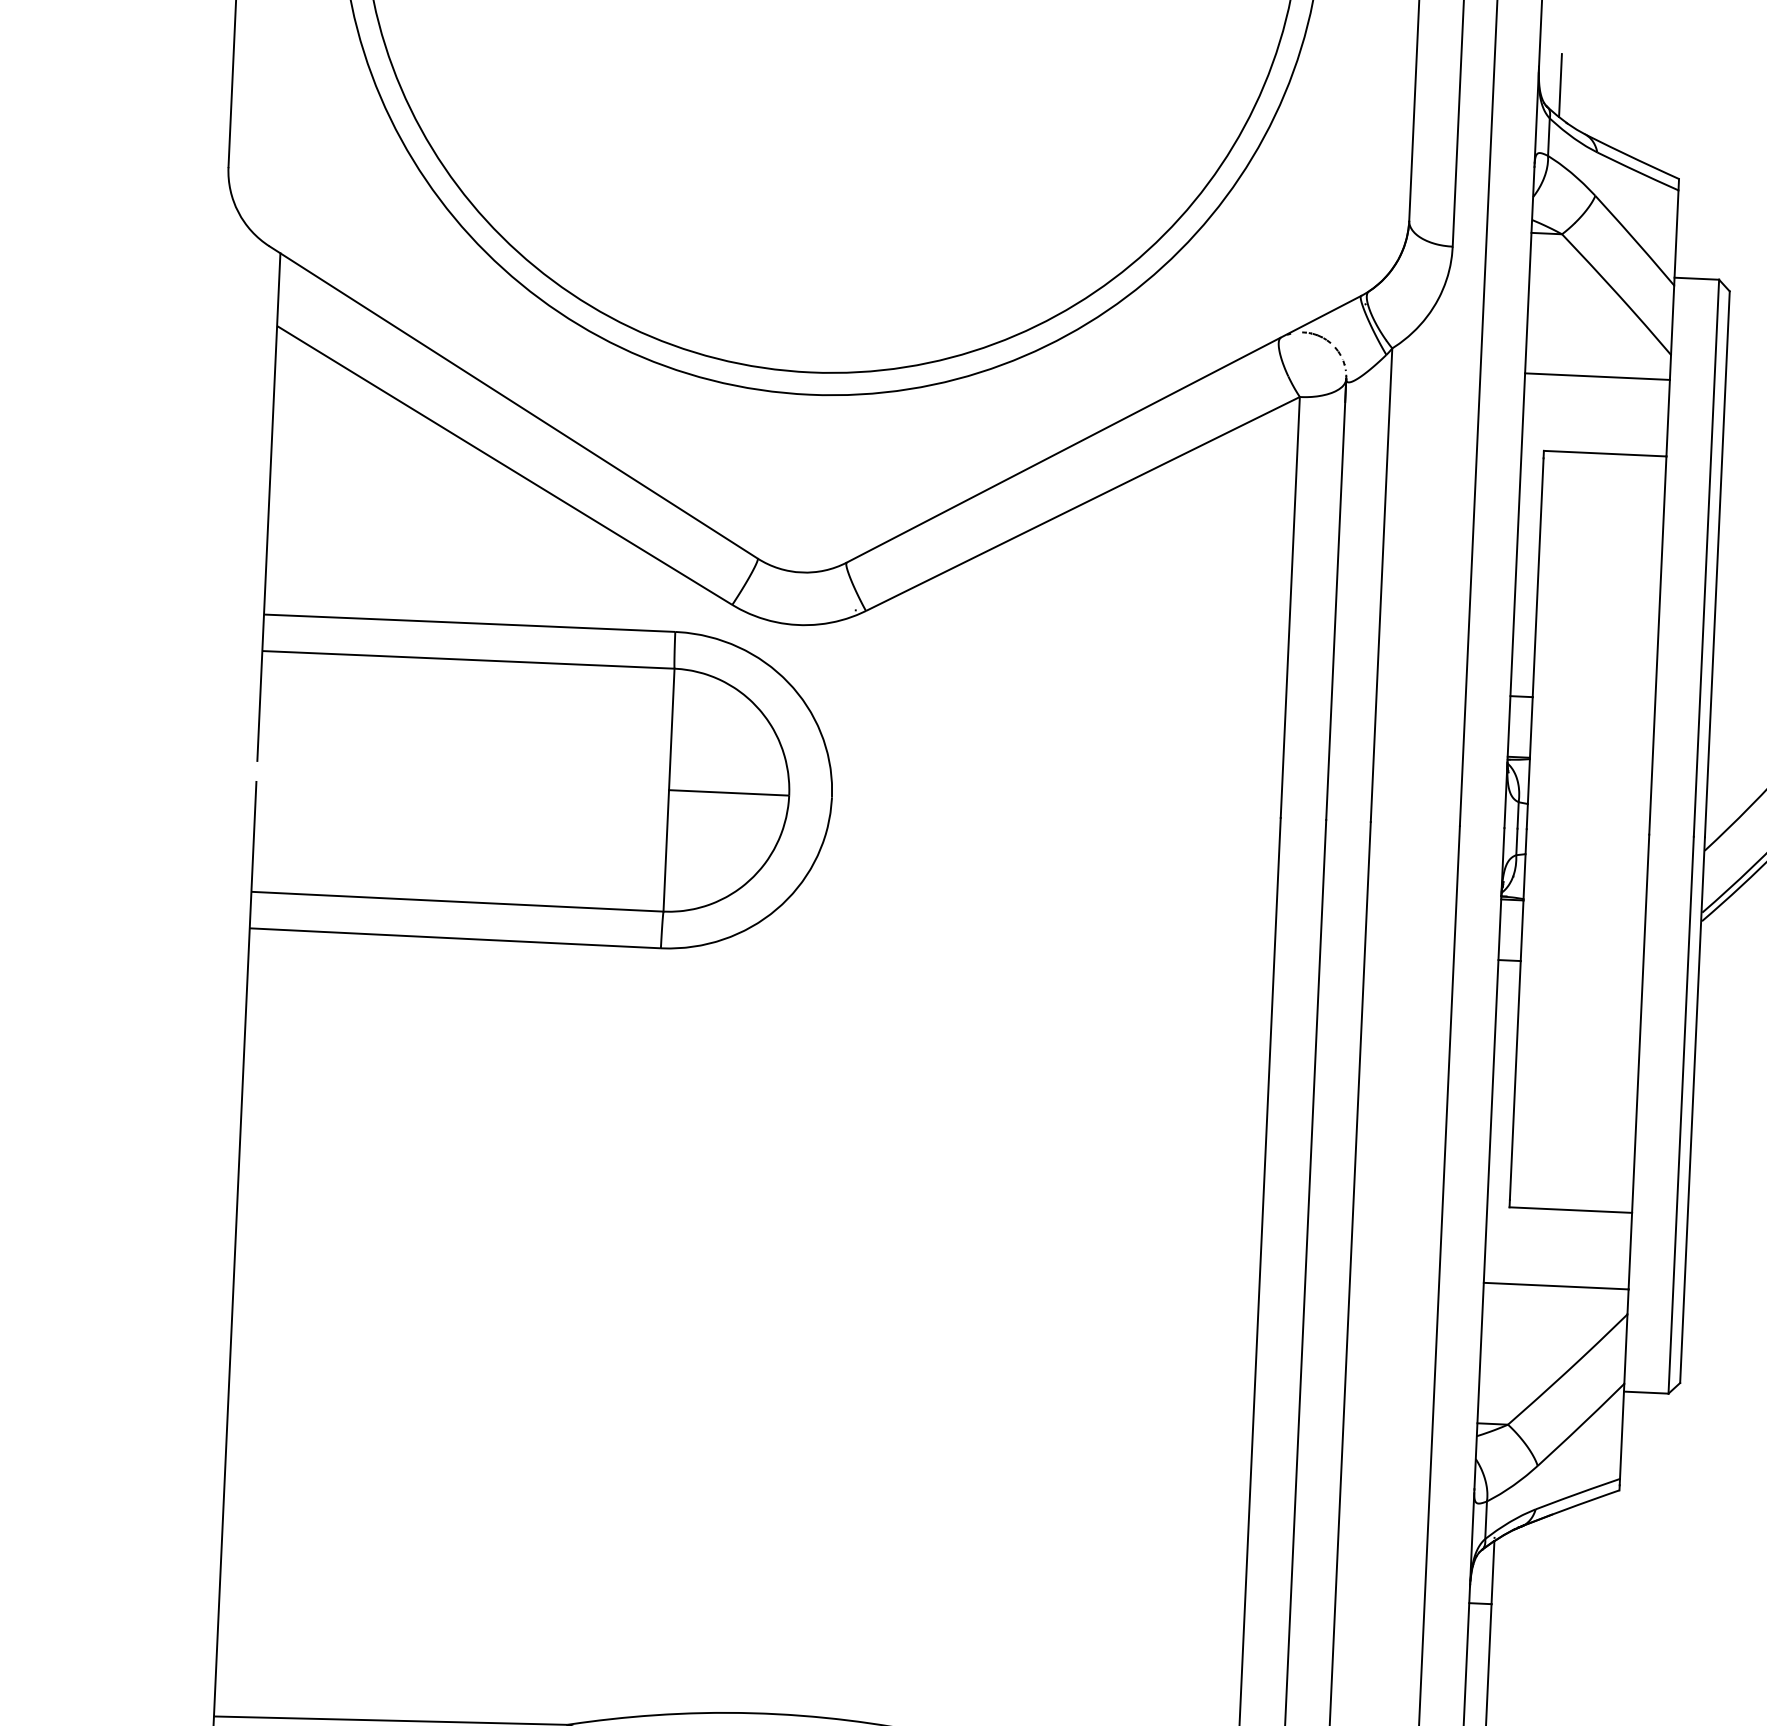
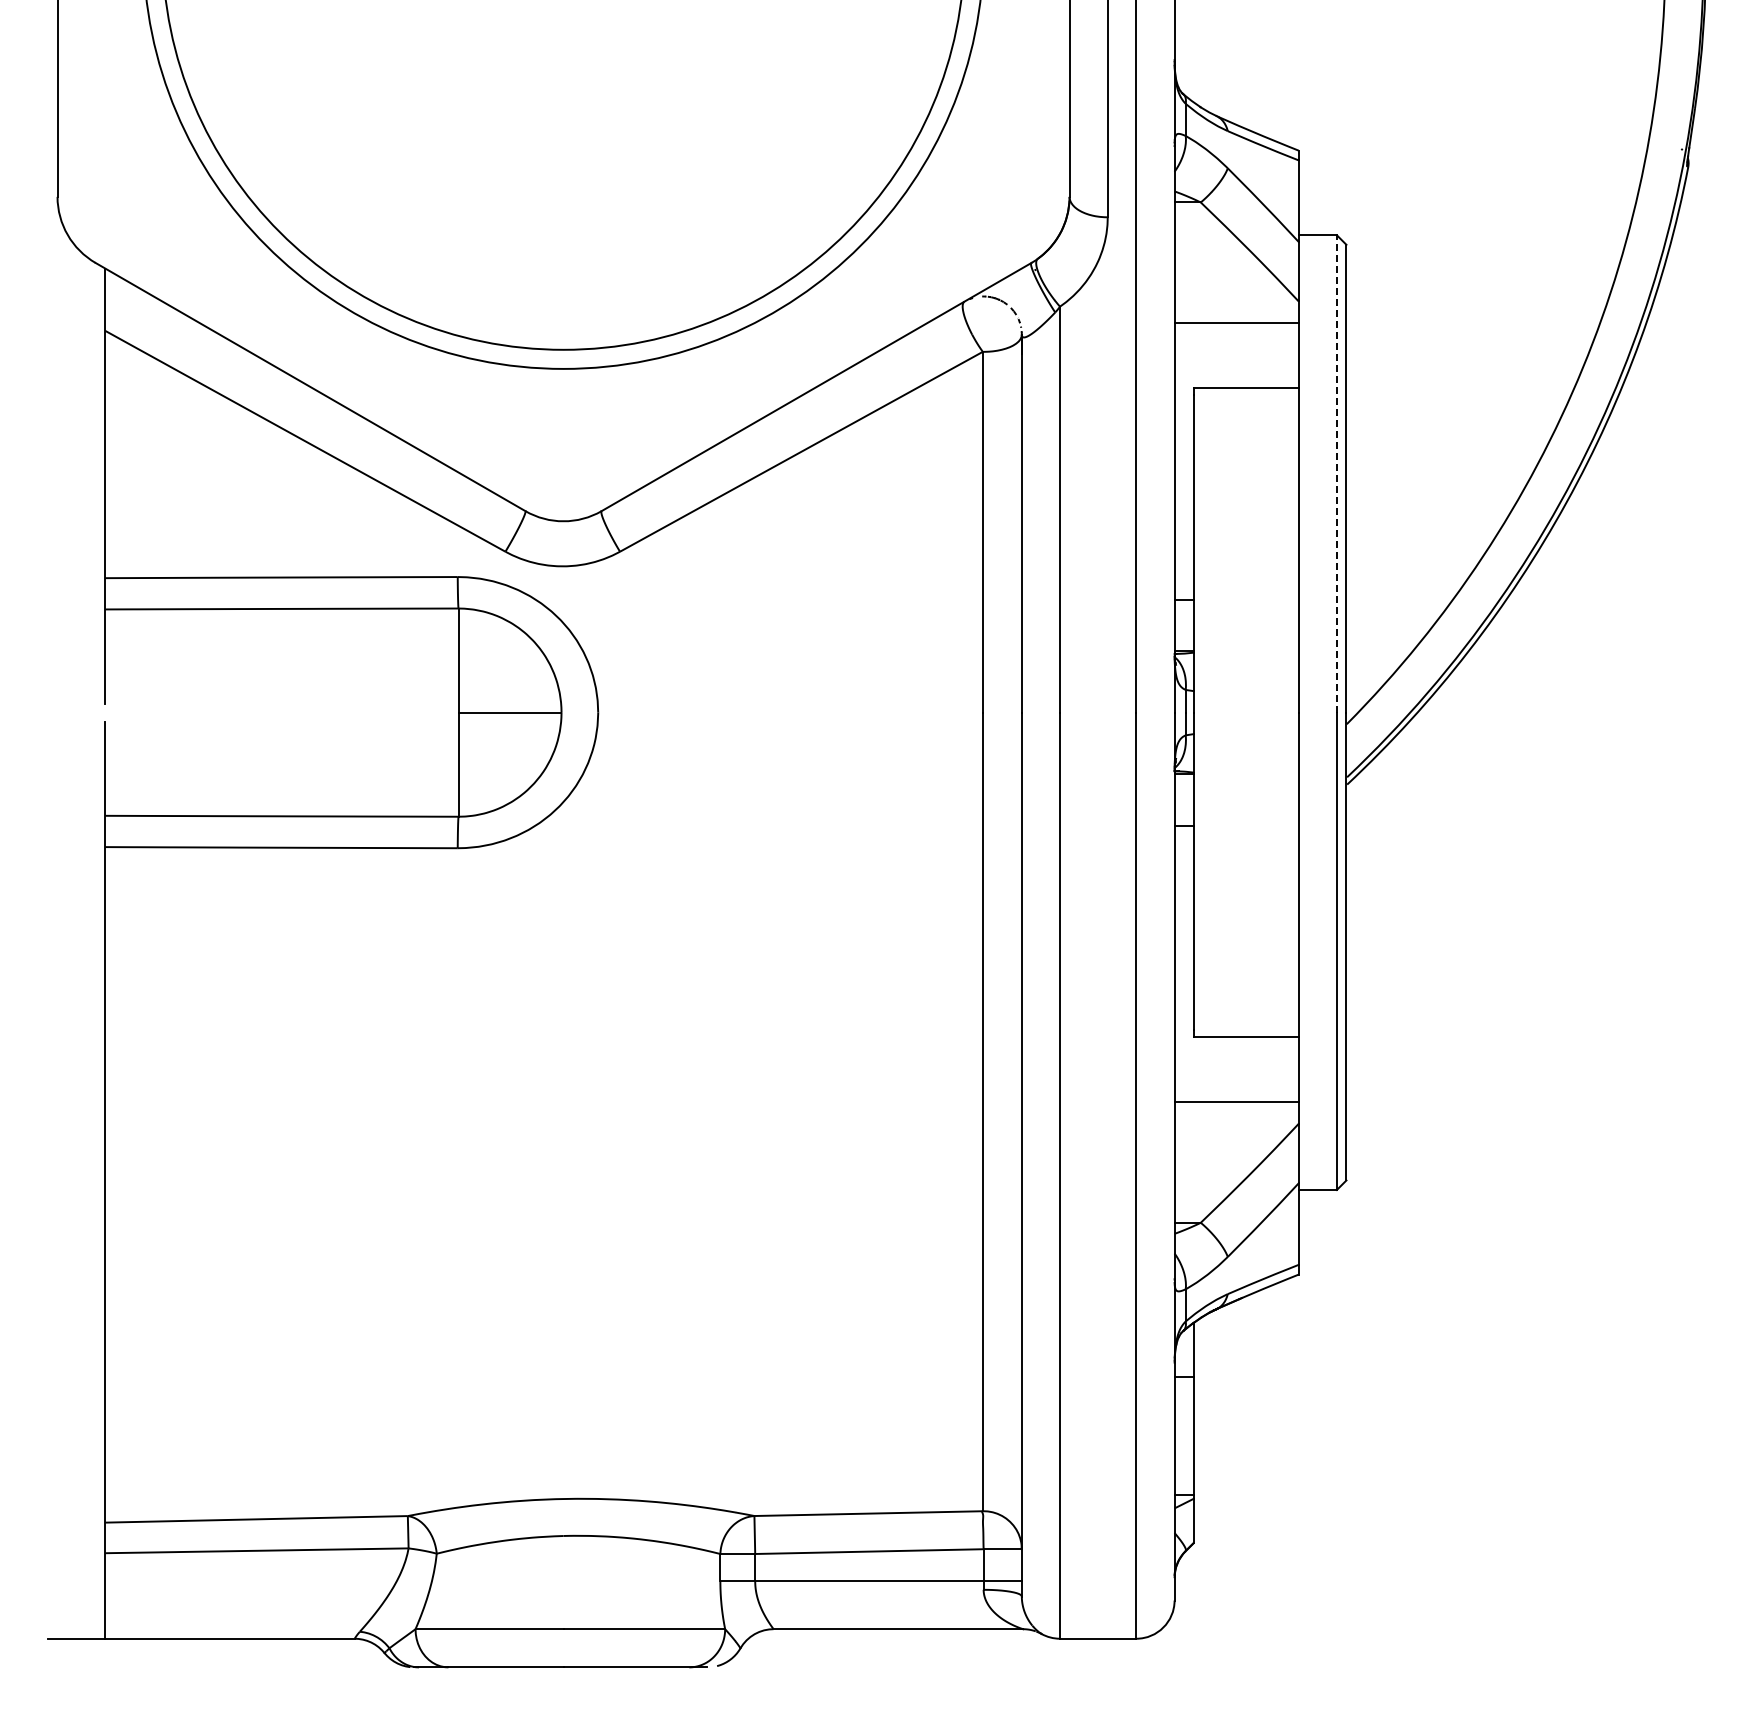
line: (1560, 85) -> (1193, 75), removed
line: (1706, 557) -> (1336, 473), solid -> dashed

